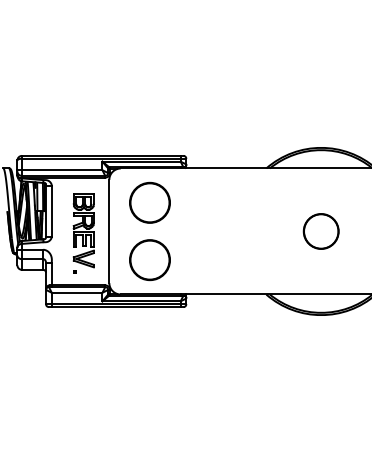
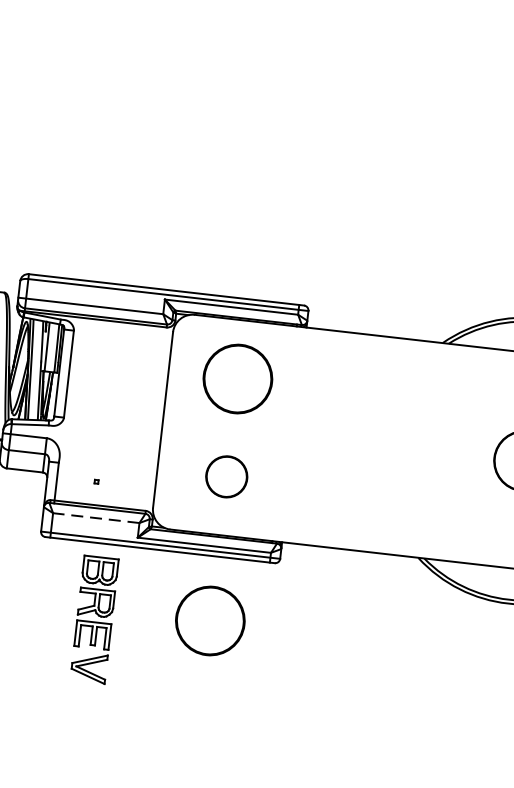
part: (83, 230) -> (94, 619), moved
circle: (149, 260) -> (225, 477), size x0.6
line: (76, 292) -> (95, 517), solid -> dashed
circle: (149, 344) -> (209, 620), added

